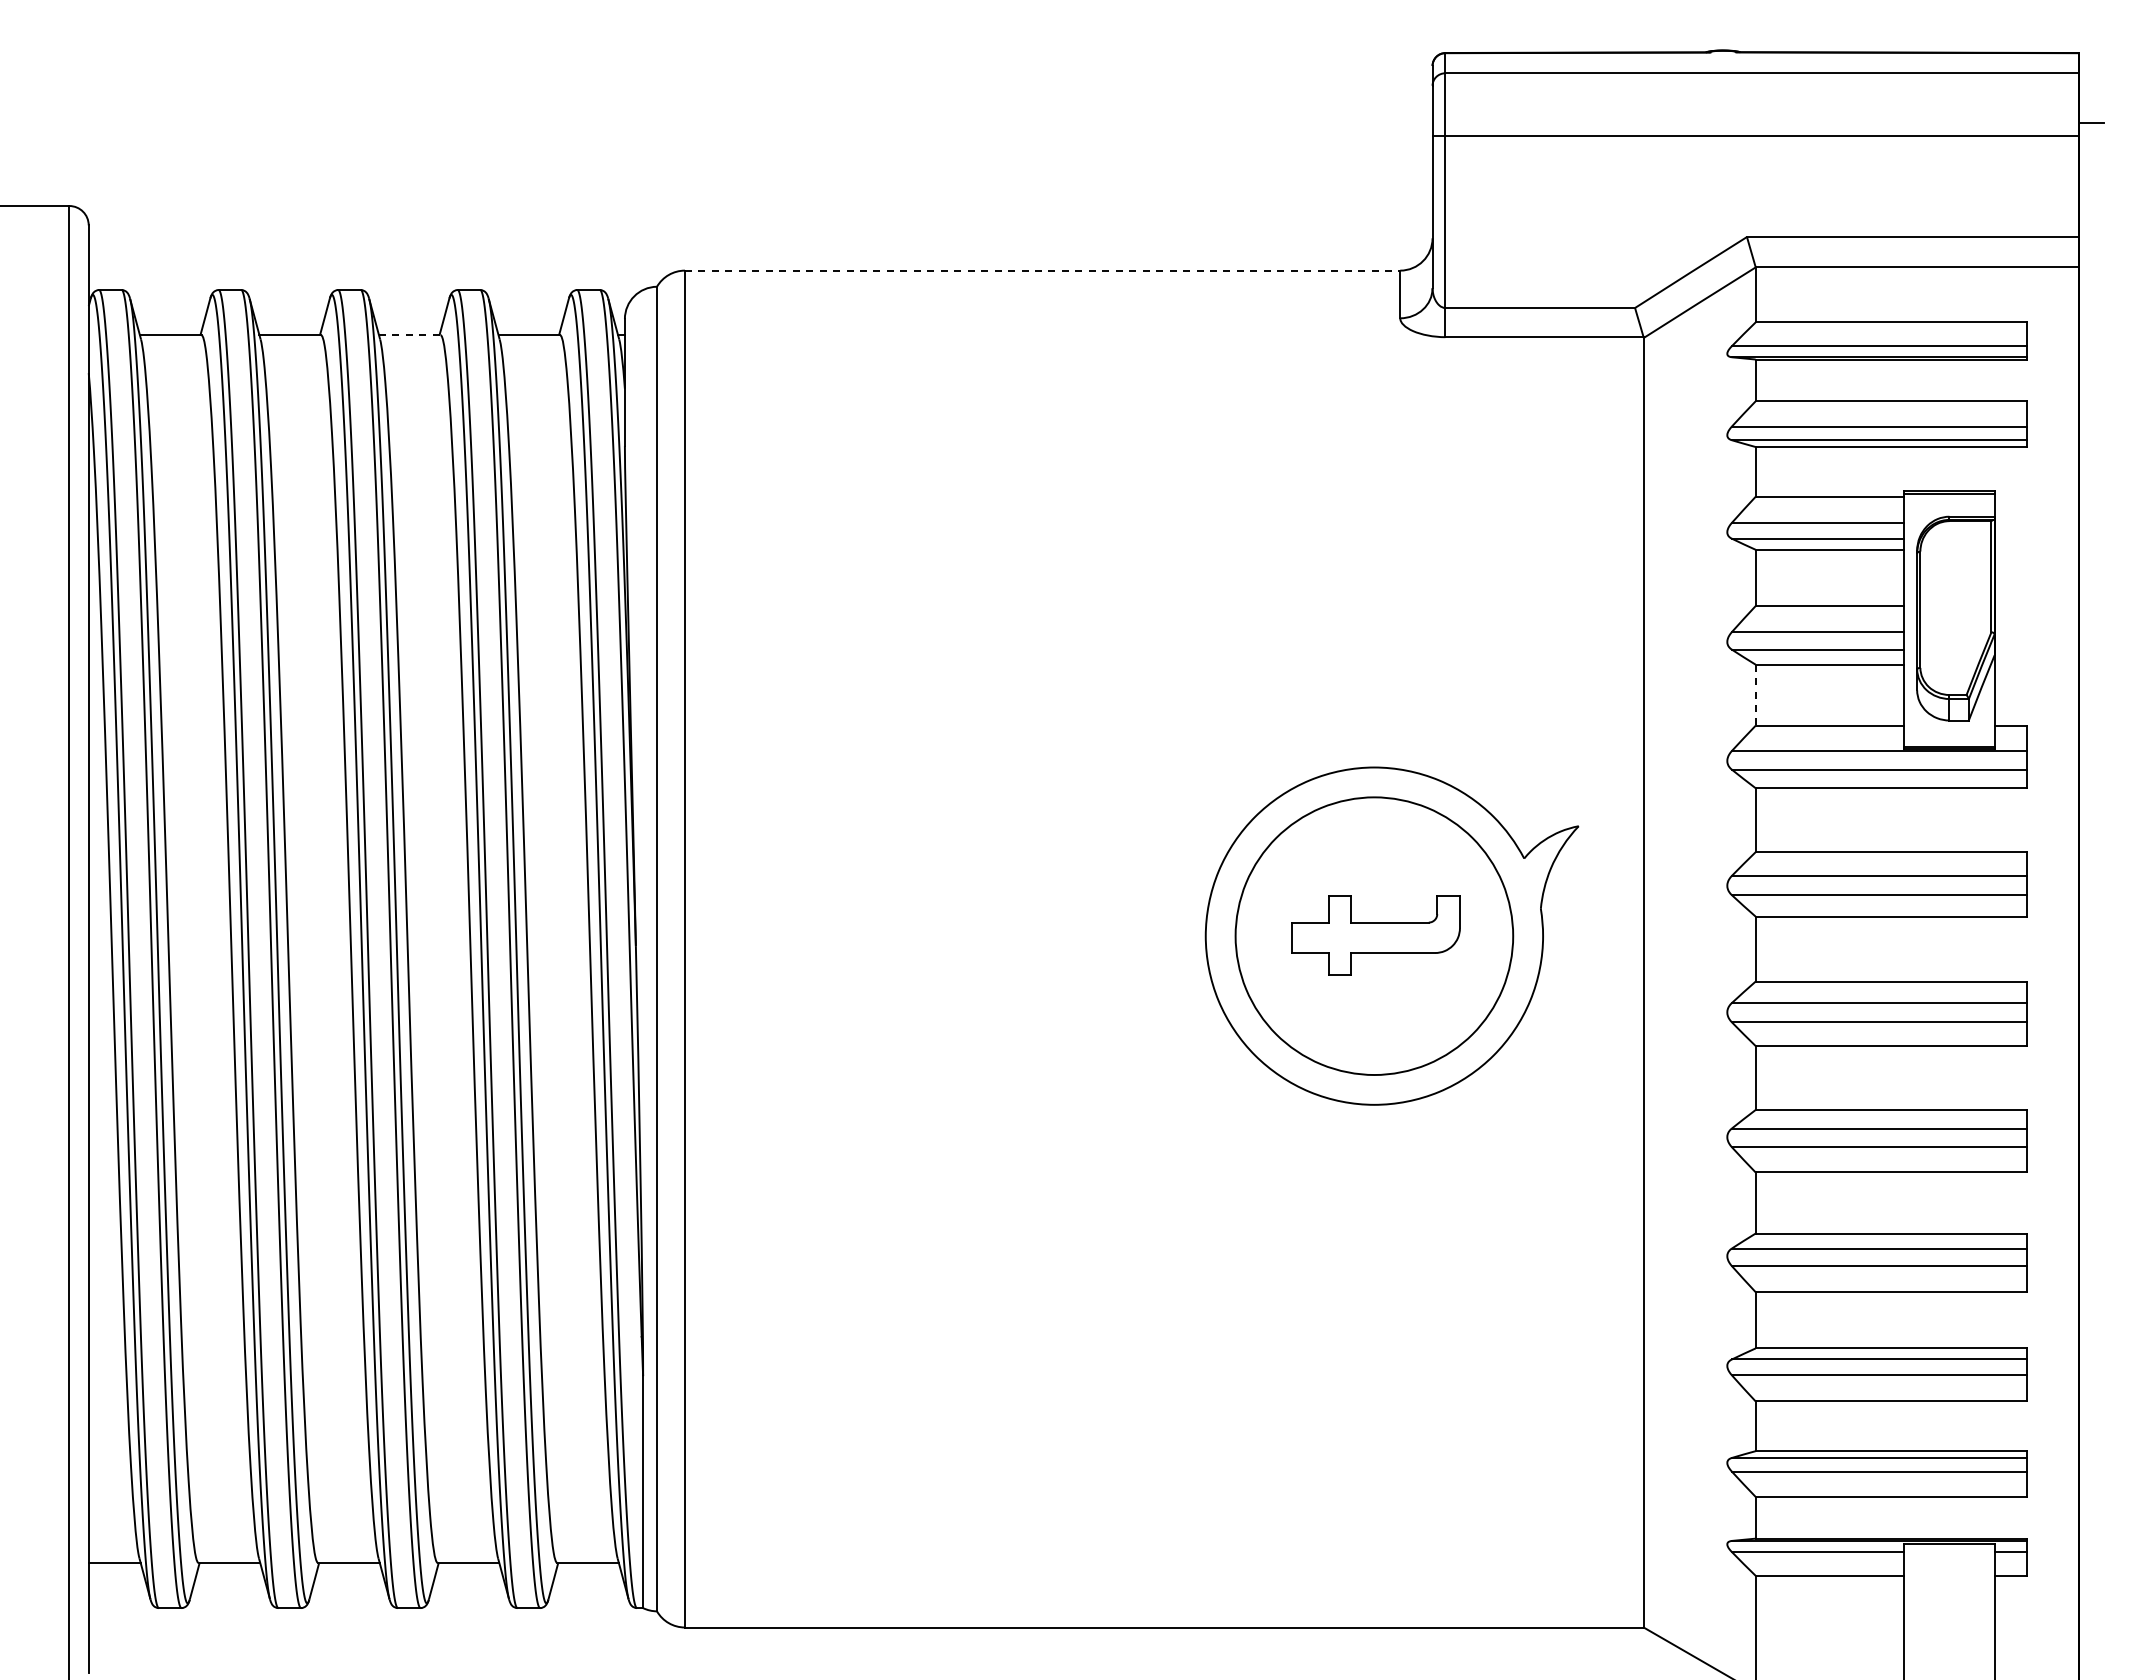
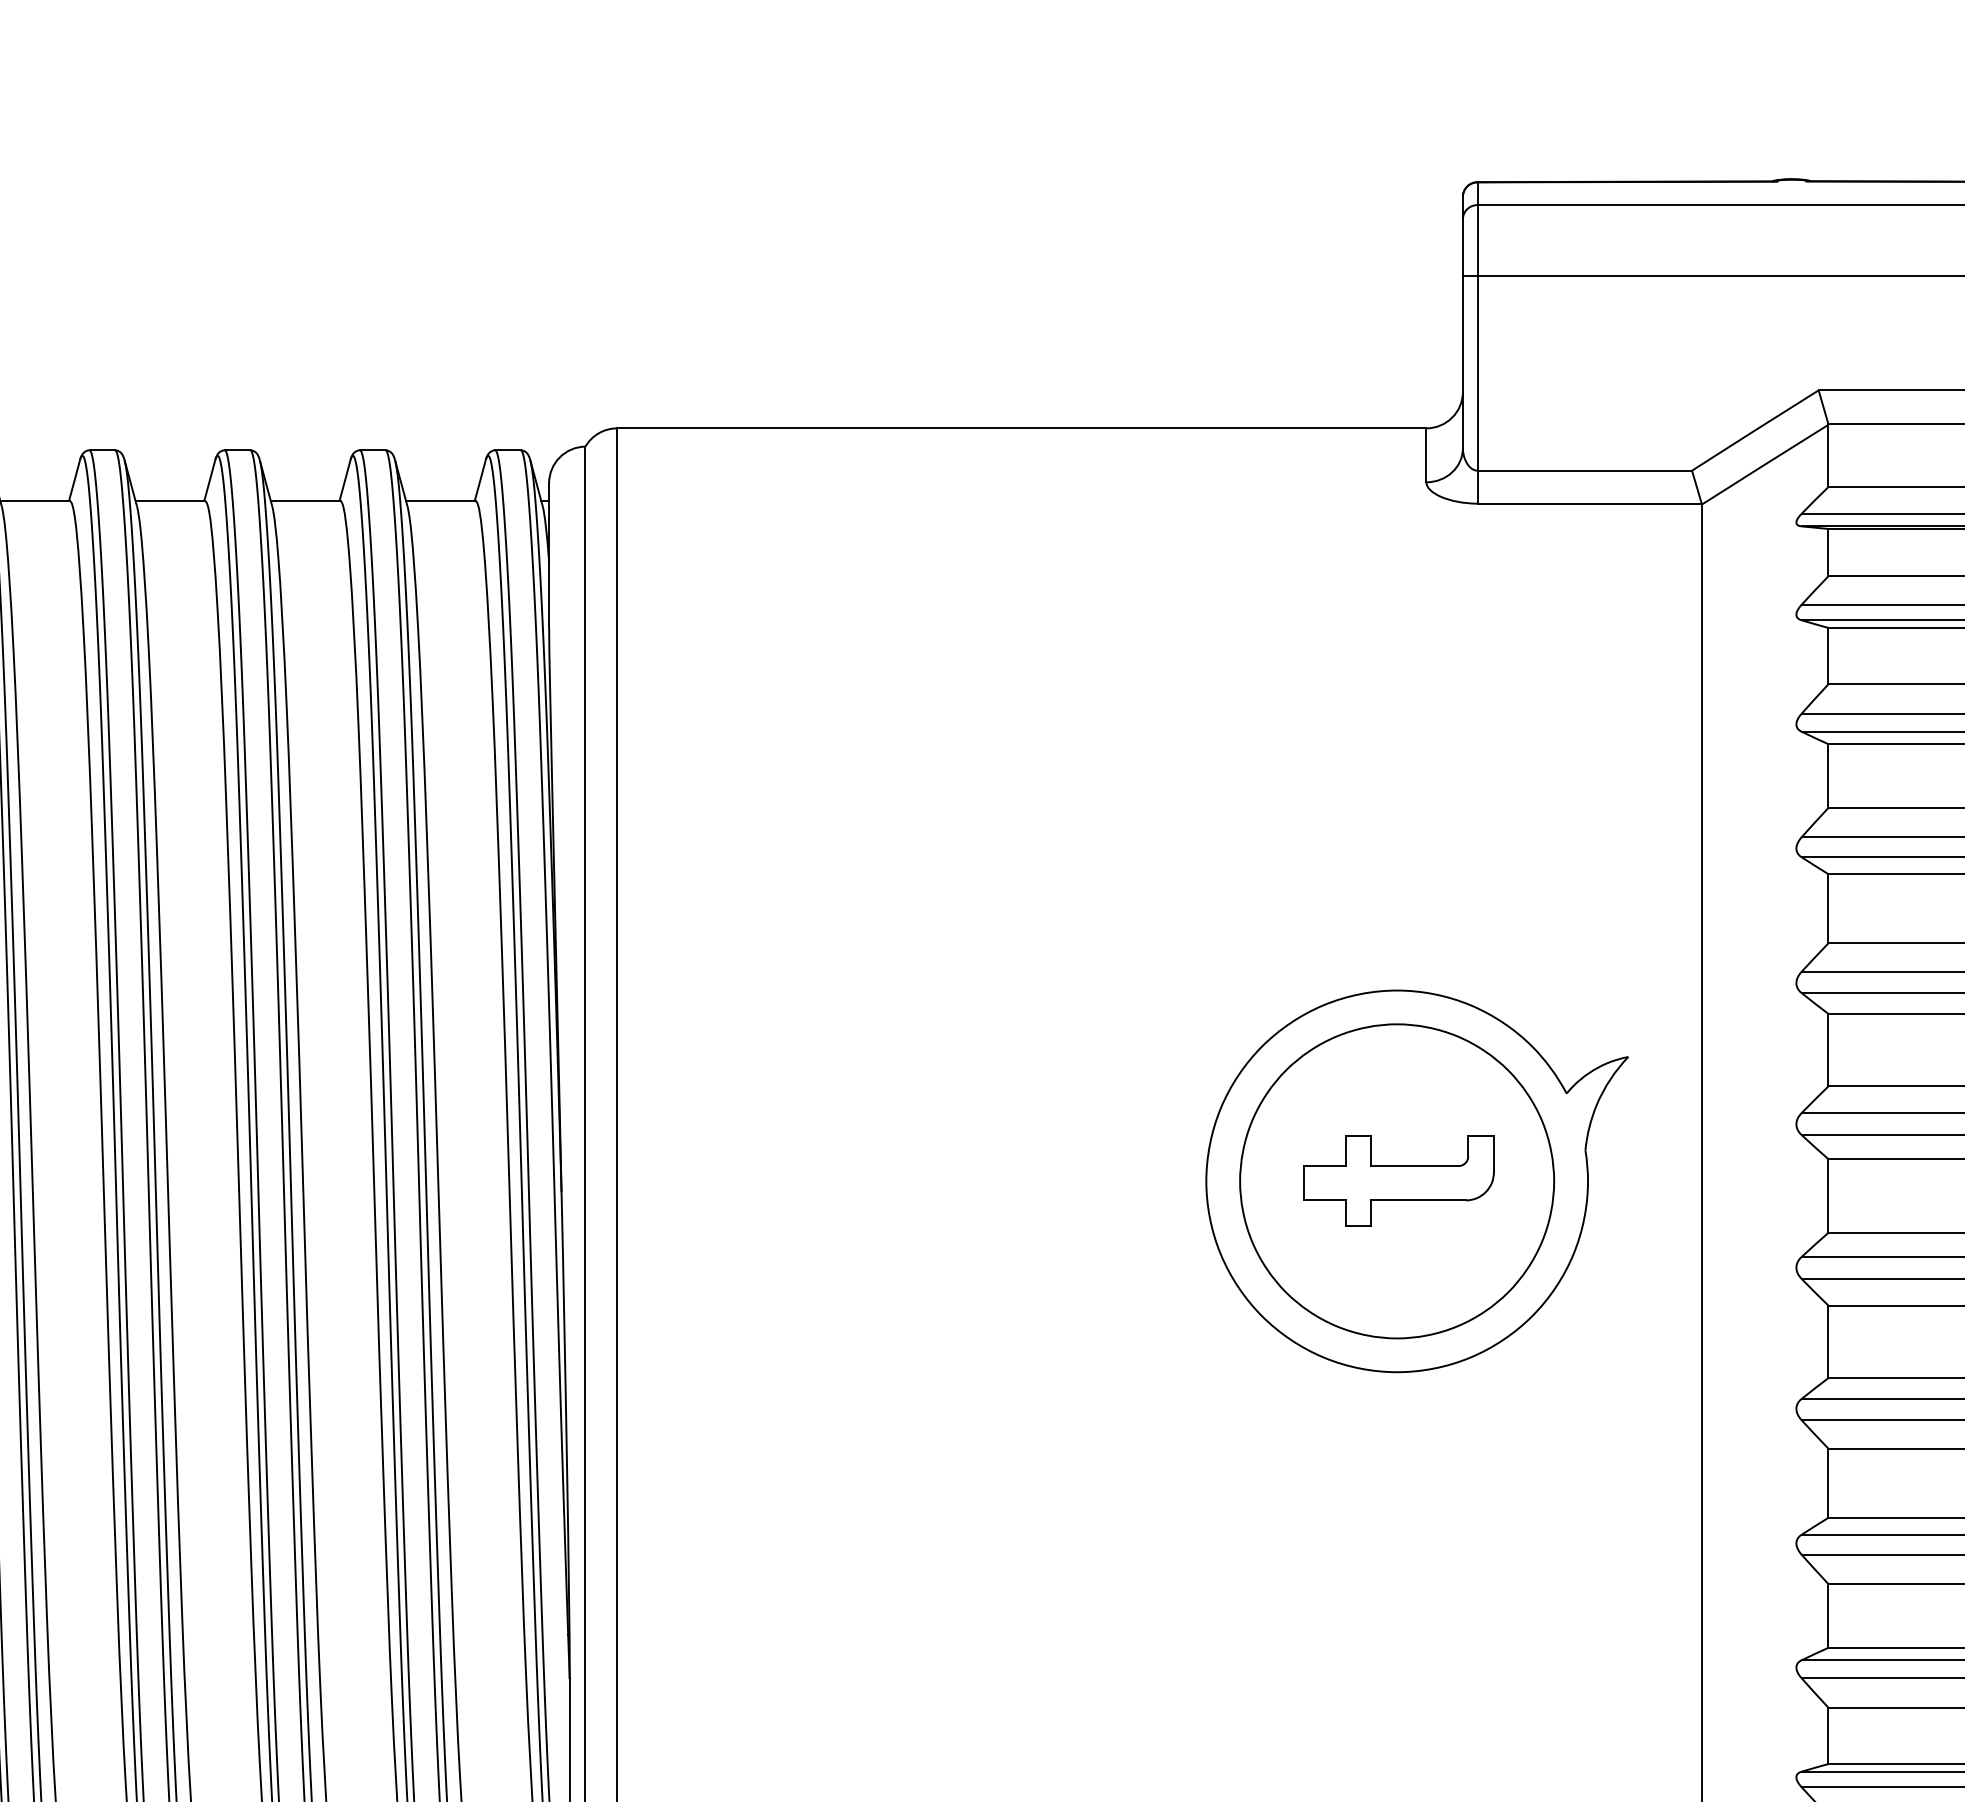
line: (1042, 270) -> (1021, 428), dashed -> solid
line: (409, 335) -> (305, 501), dashed -> solid
line: (1755, 695) -> (1828, 909), dashed -> solid

